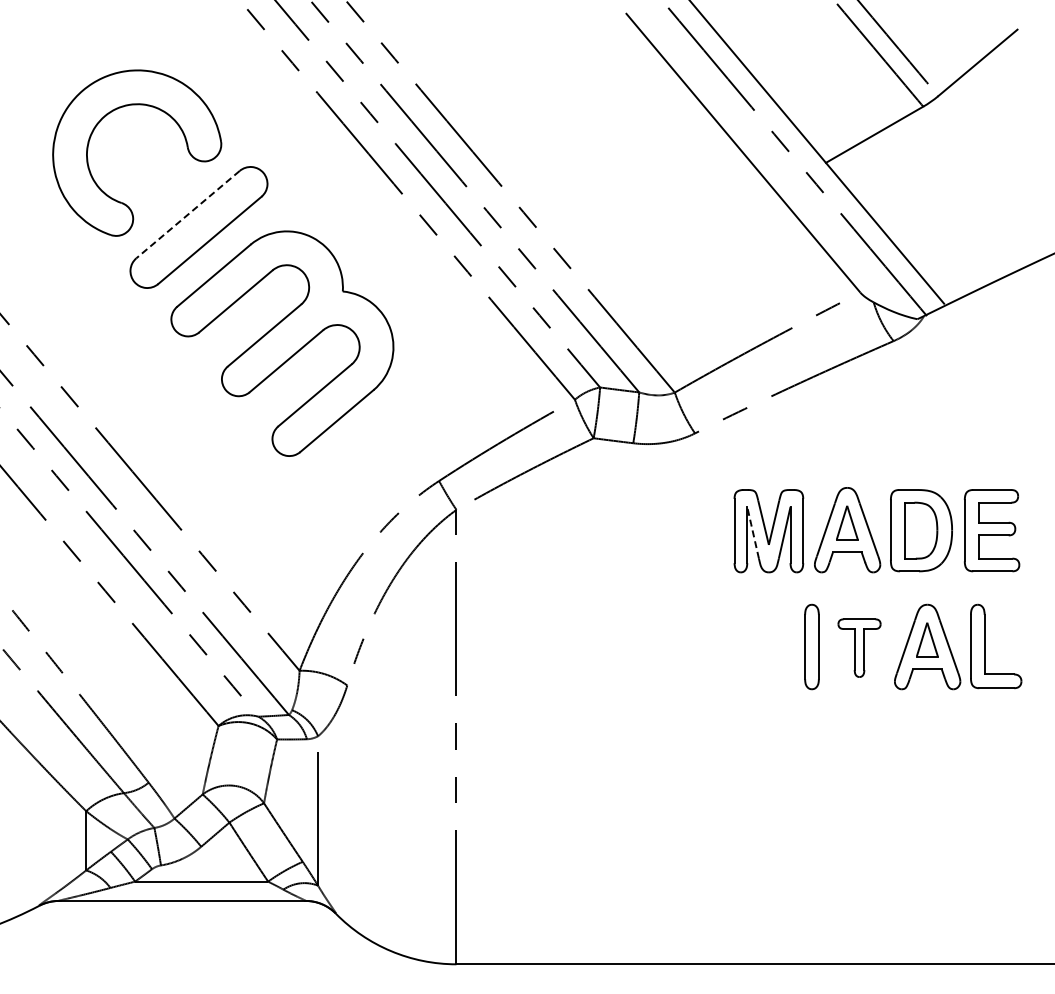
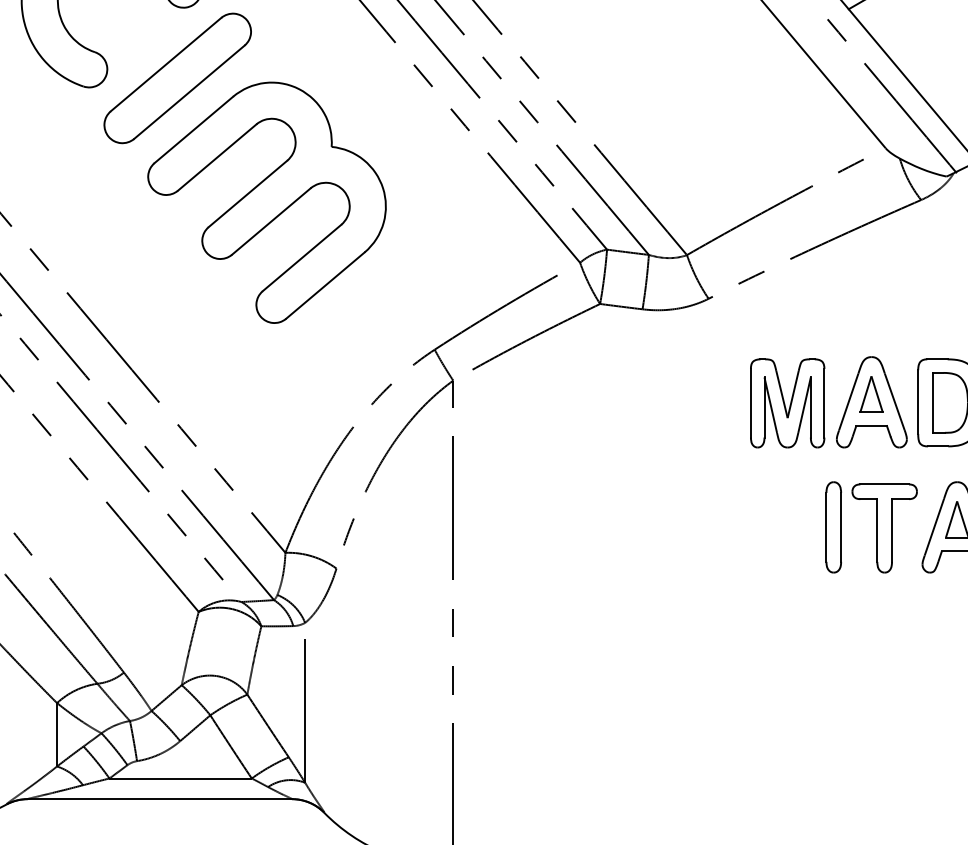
line: (188, 214) -> (166, 64), dashed -> solid
line: (753, 532) -> (771, 404), dashed -> solid
part: (859, 648) -> (884, 528), size x1.43

